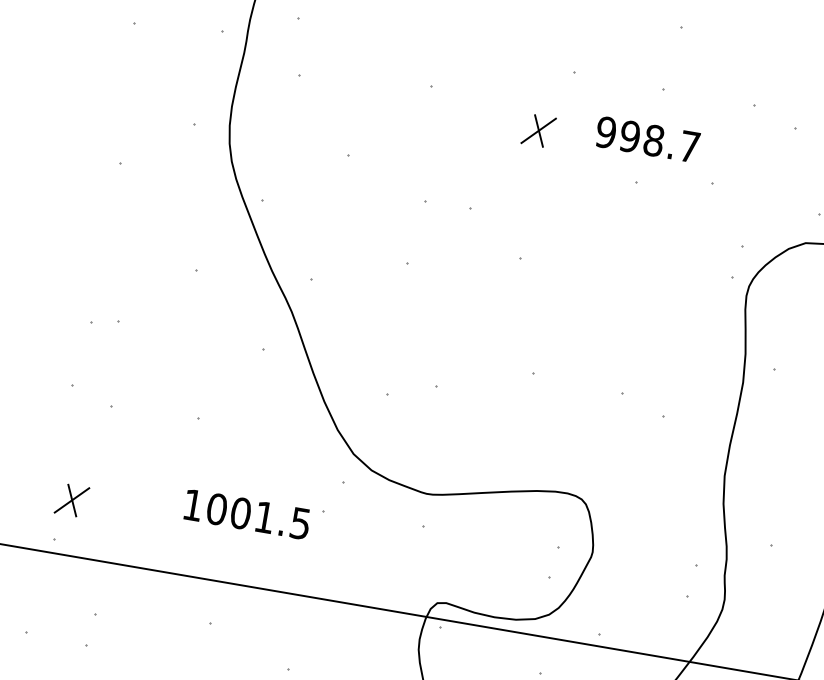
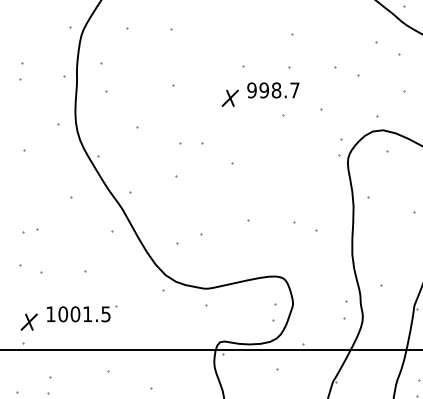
text: (647, 139) -> (273, 90), moved
part: (254, 514) -> (82, 313), moved

